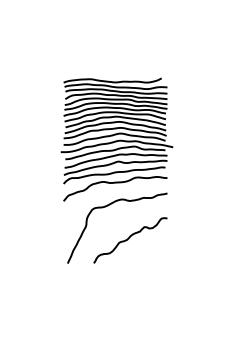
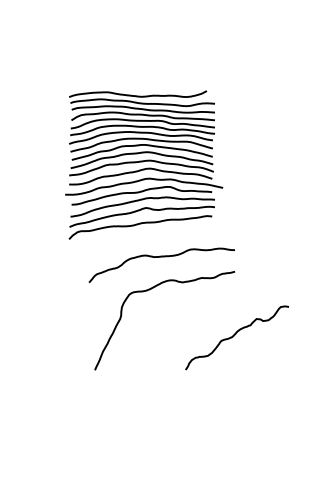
part: (117, 130) -> (144, 164), moved
curve: (129, 238) -> (235, 335), moved

